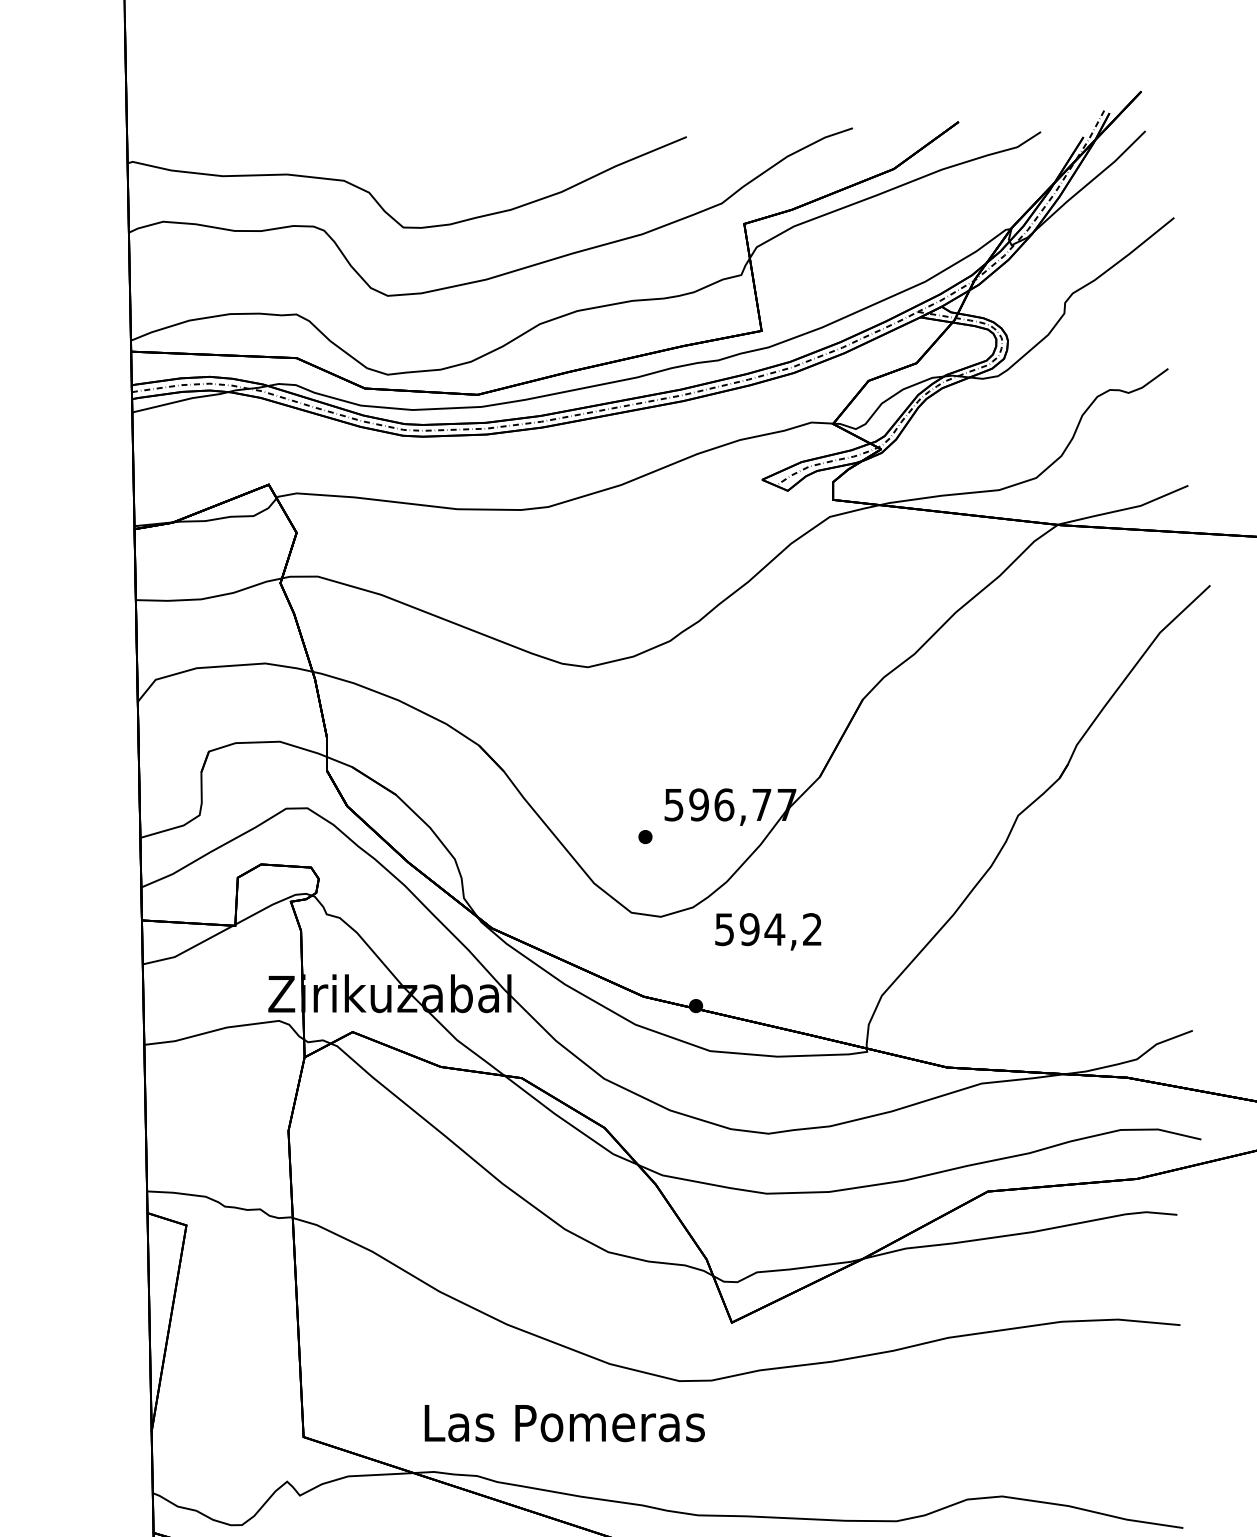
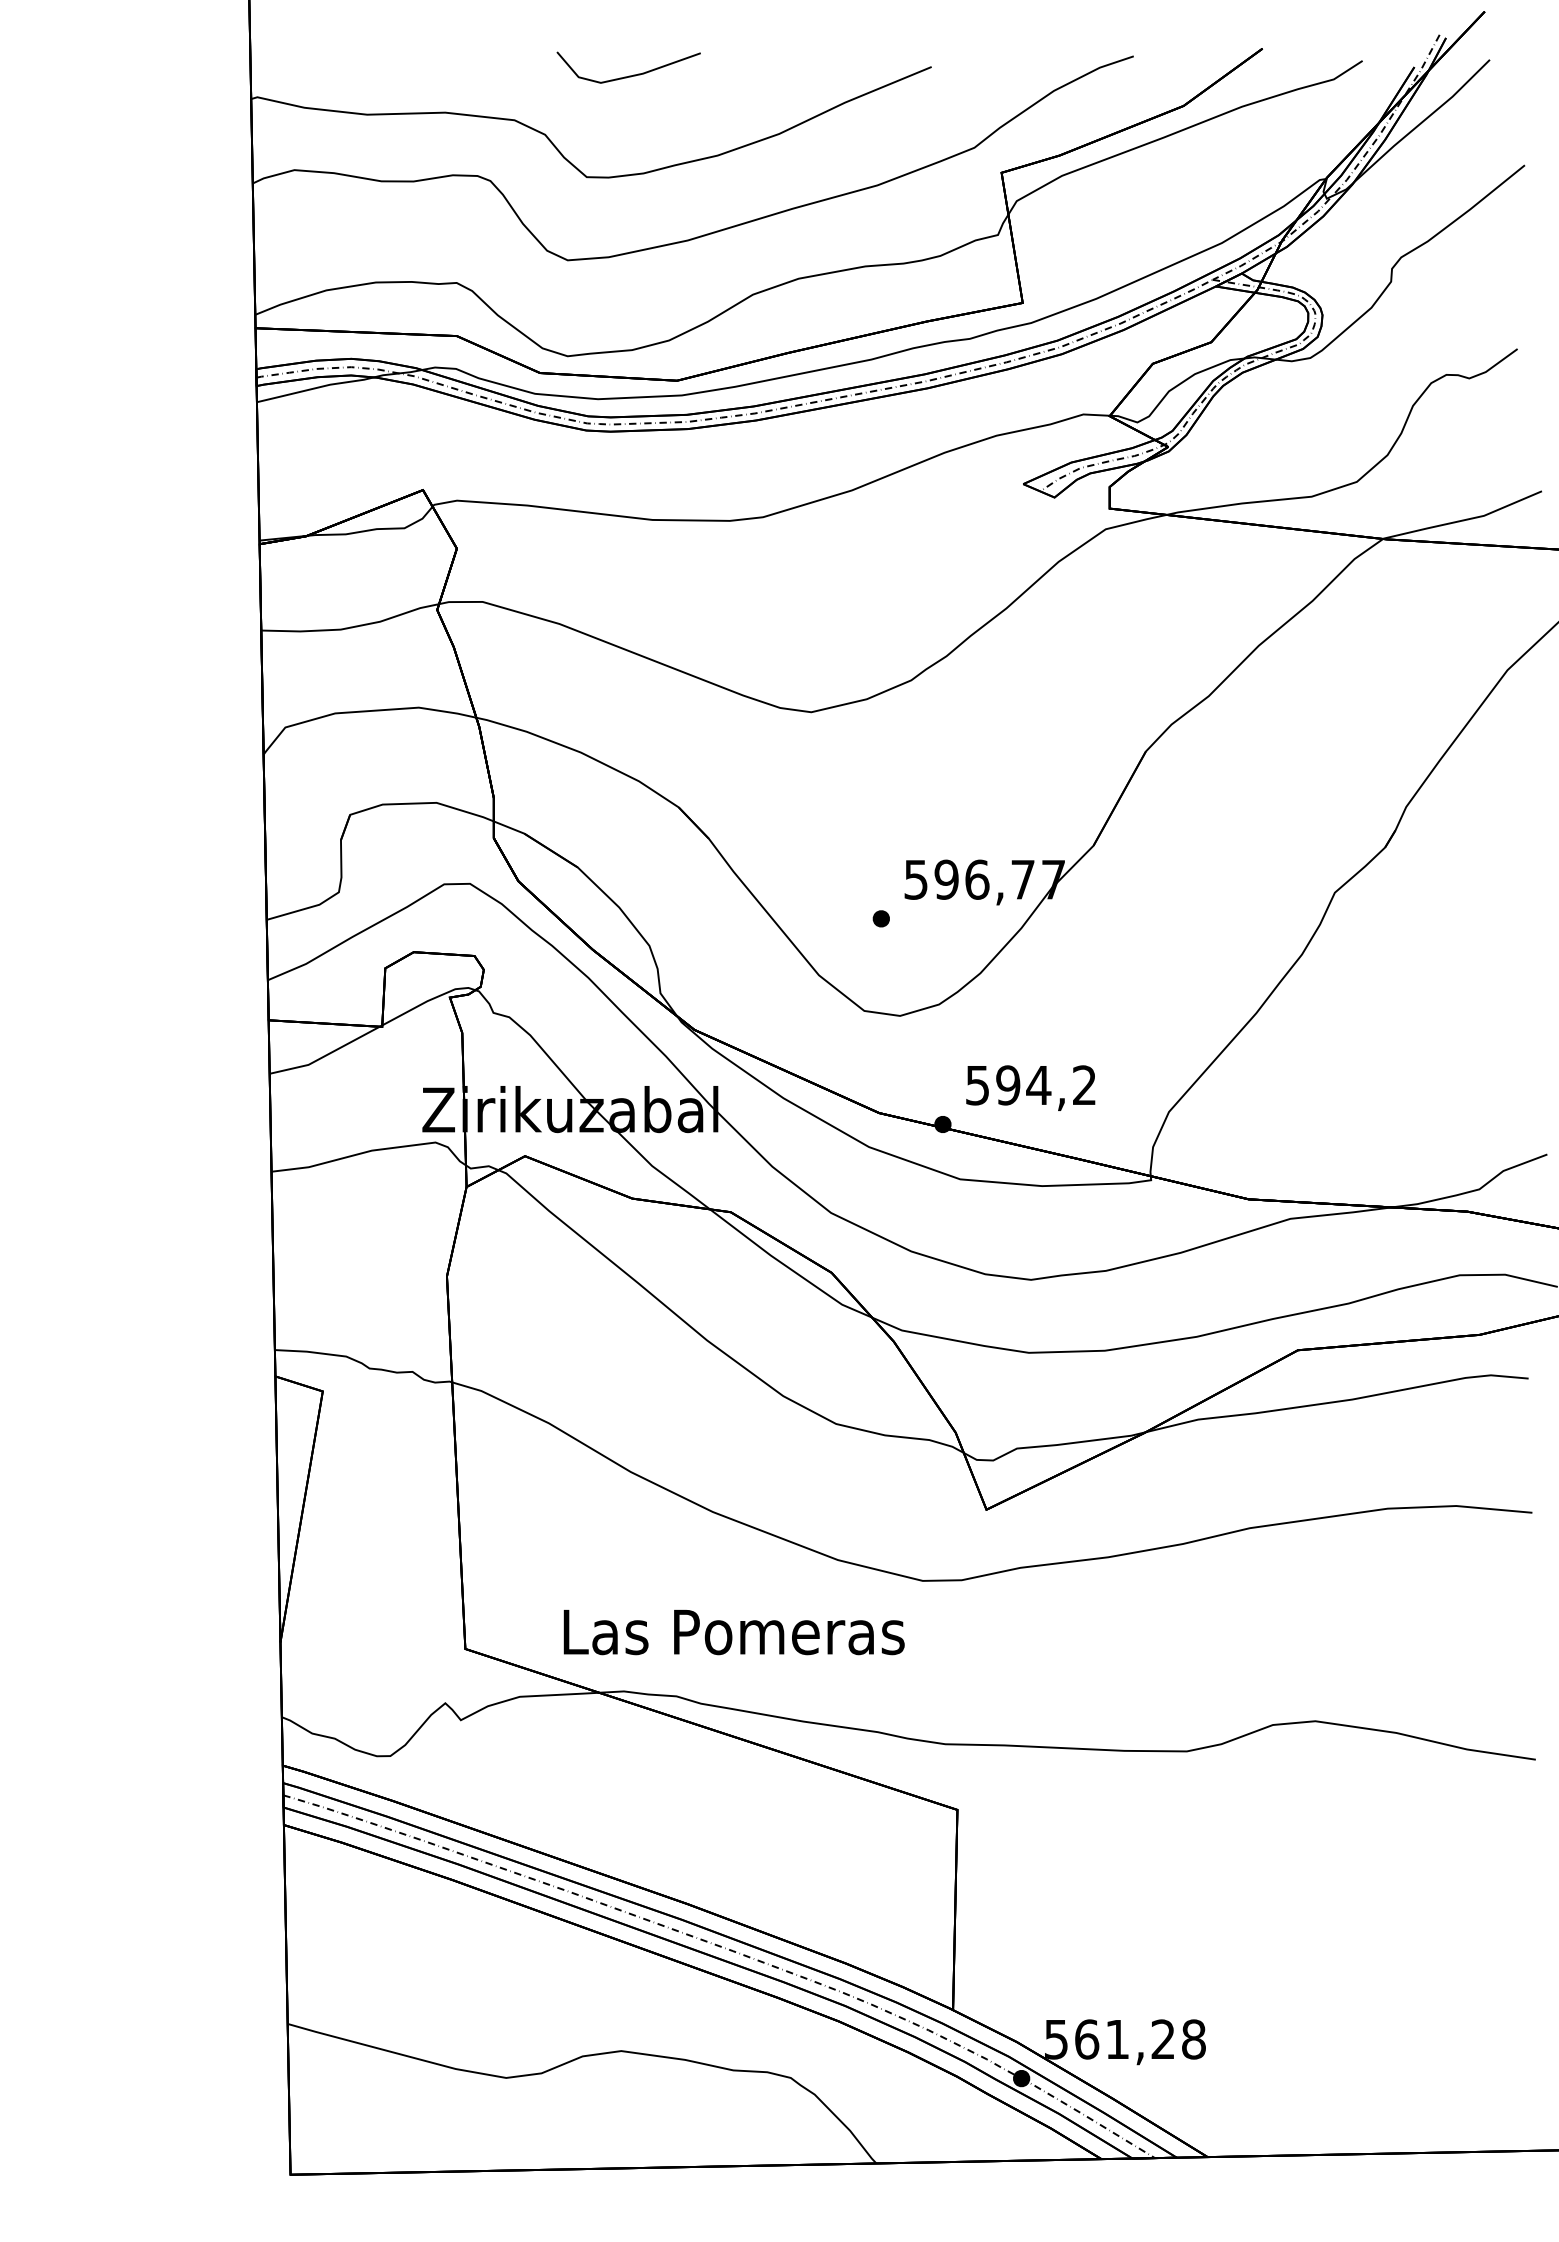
line: (438, 143) -> (629, 75), added
text: (768, 931) -> (1030, 1087), moved
text: (564, 1423) -> (733, 1632), moved

